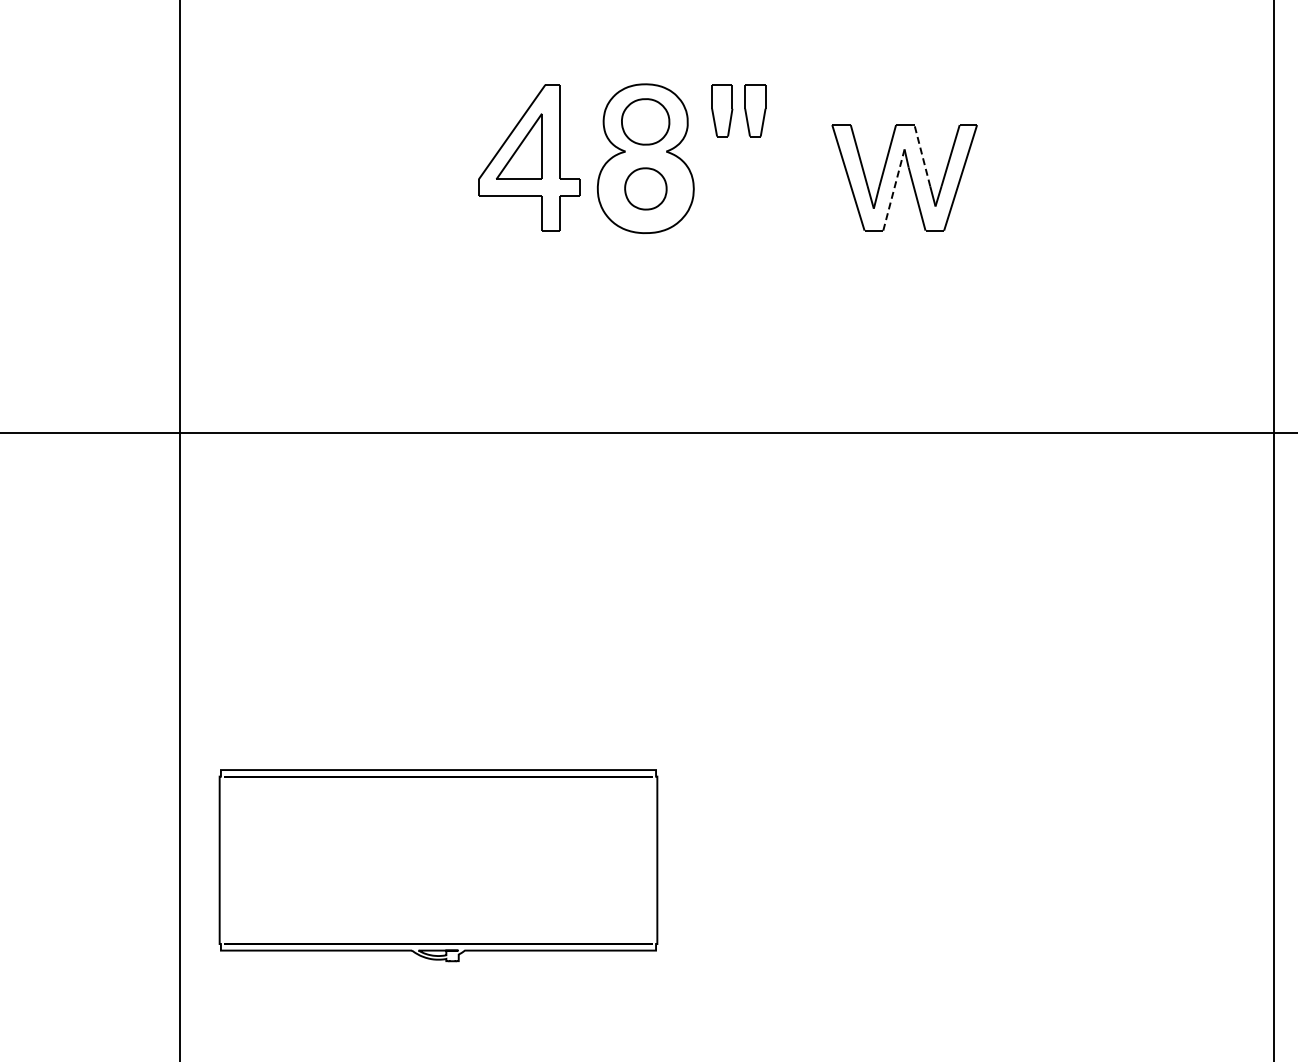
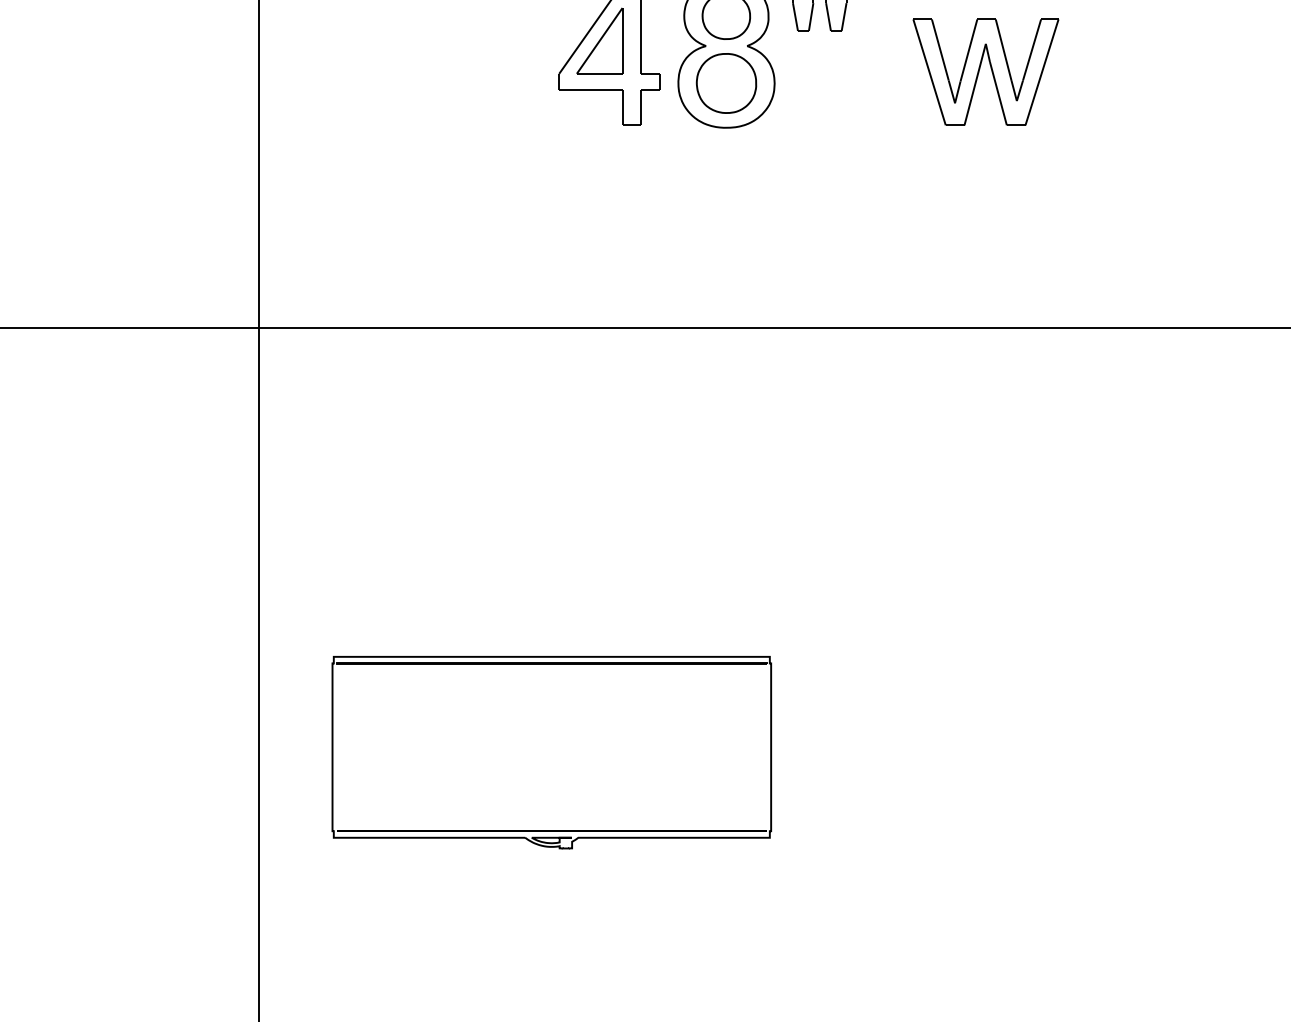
line: (922, 155) -> (1003, 49), dashed -> solid
part: (645, 188) -> (726, 83), size x1.43
line: (893, 190) -> (974, 85), dashed -> solid
part: (438, 865) -> (551, 752), moved

